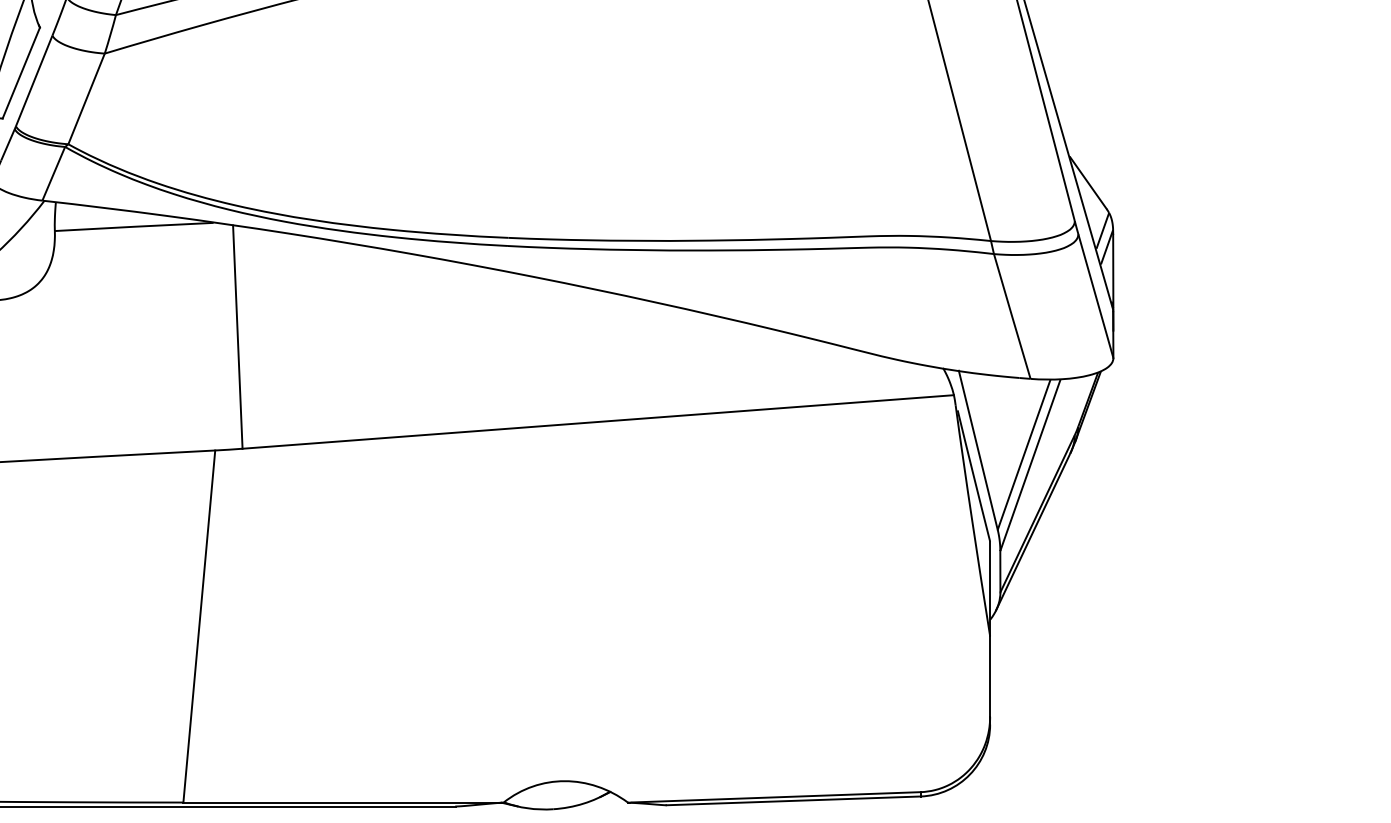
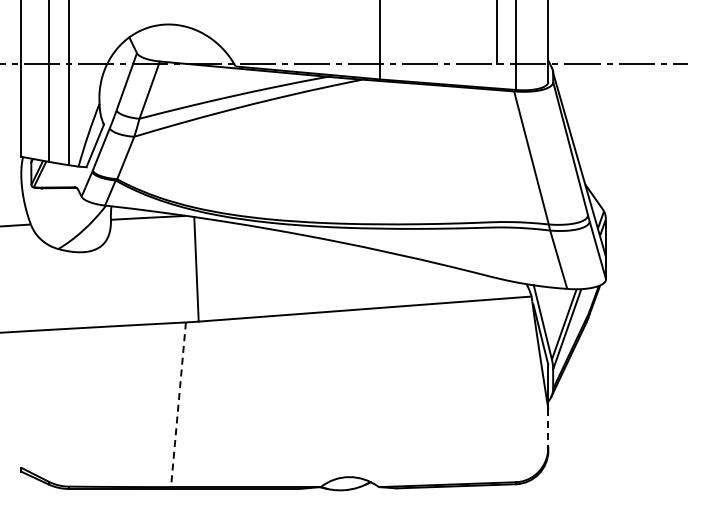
line: (199, 625) -> (178, 404), solid -> dashed
line: (990, 677) -> (548, 428), solid -> dashed

